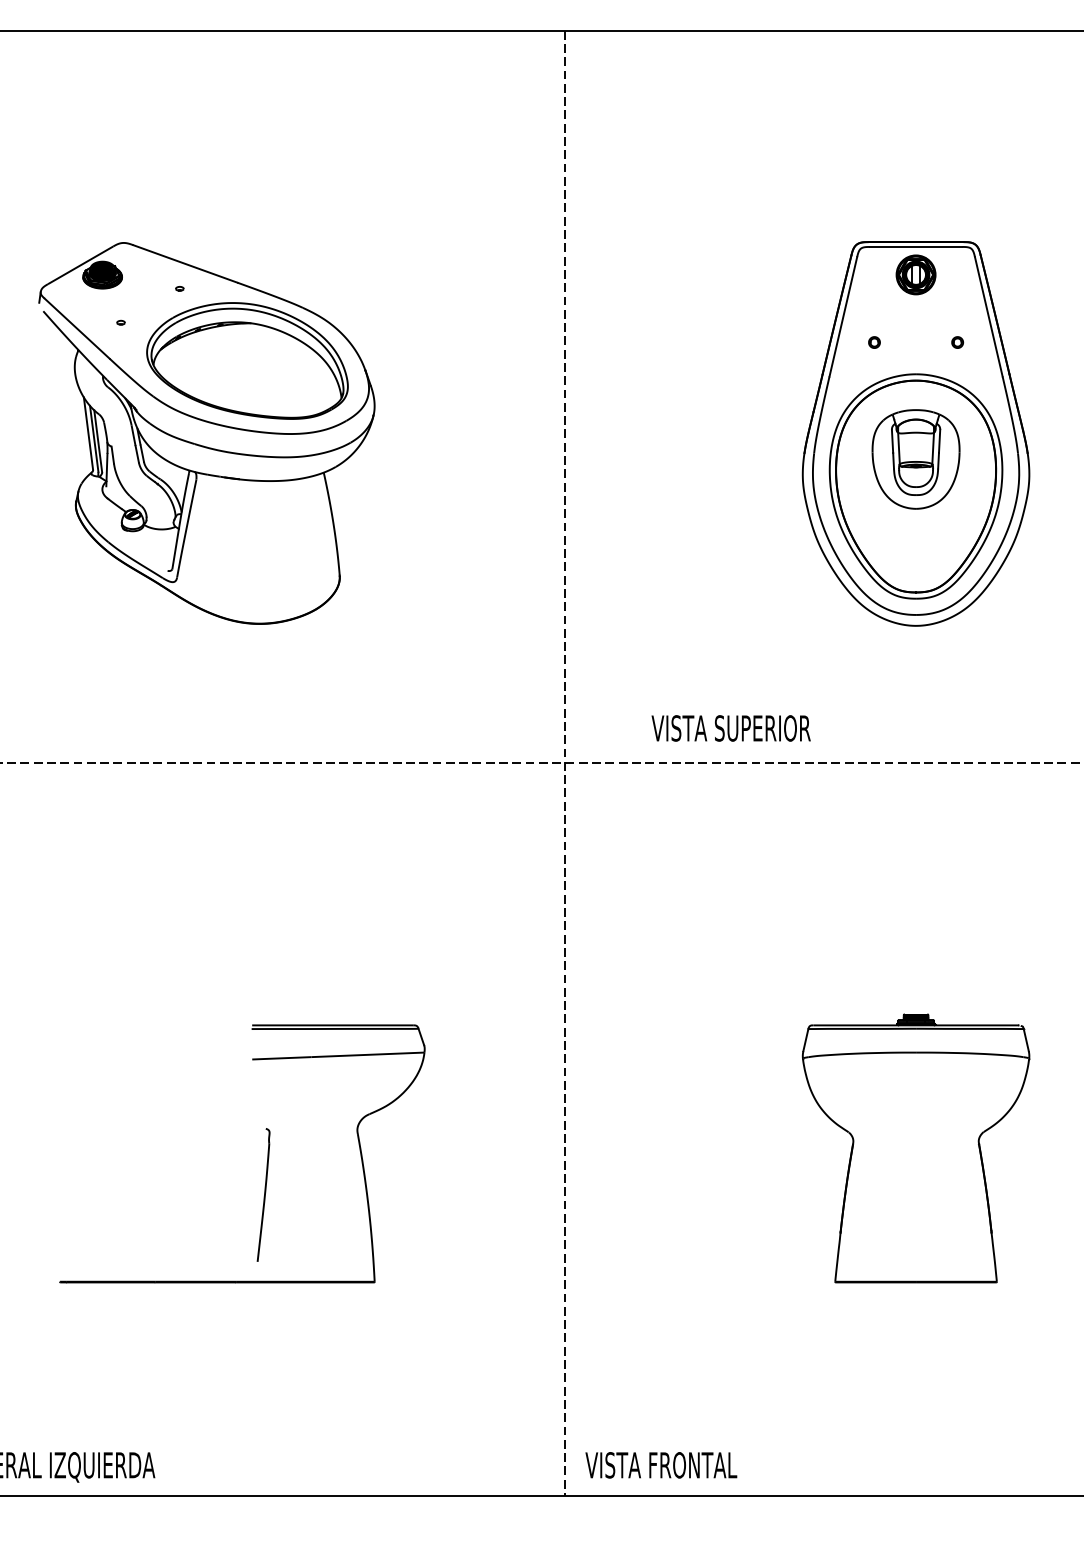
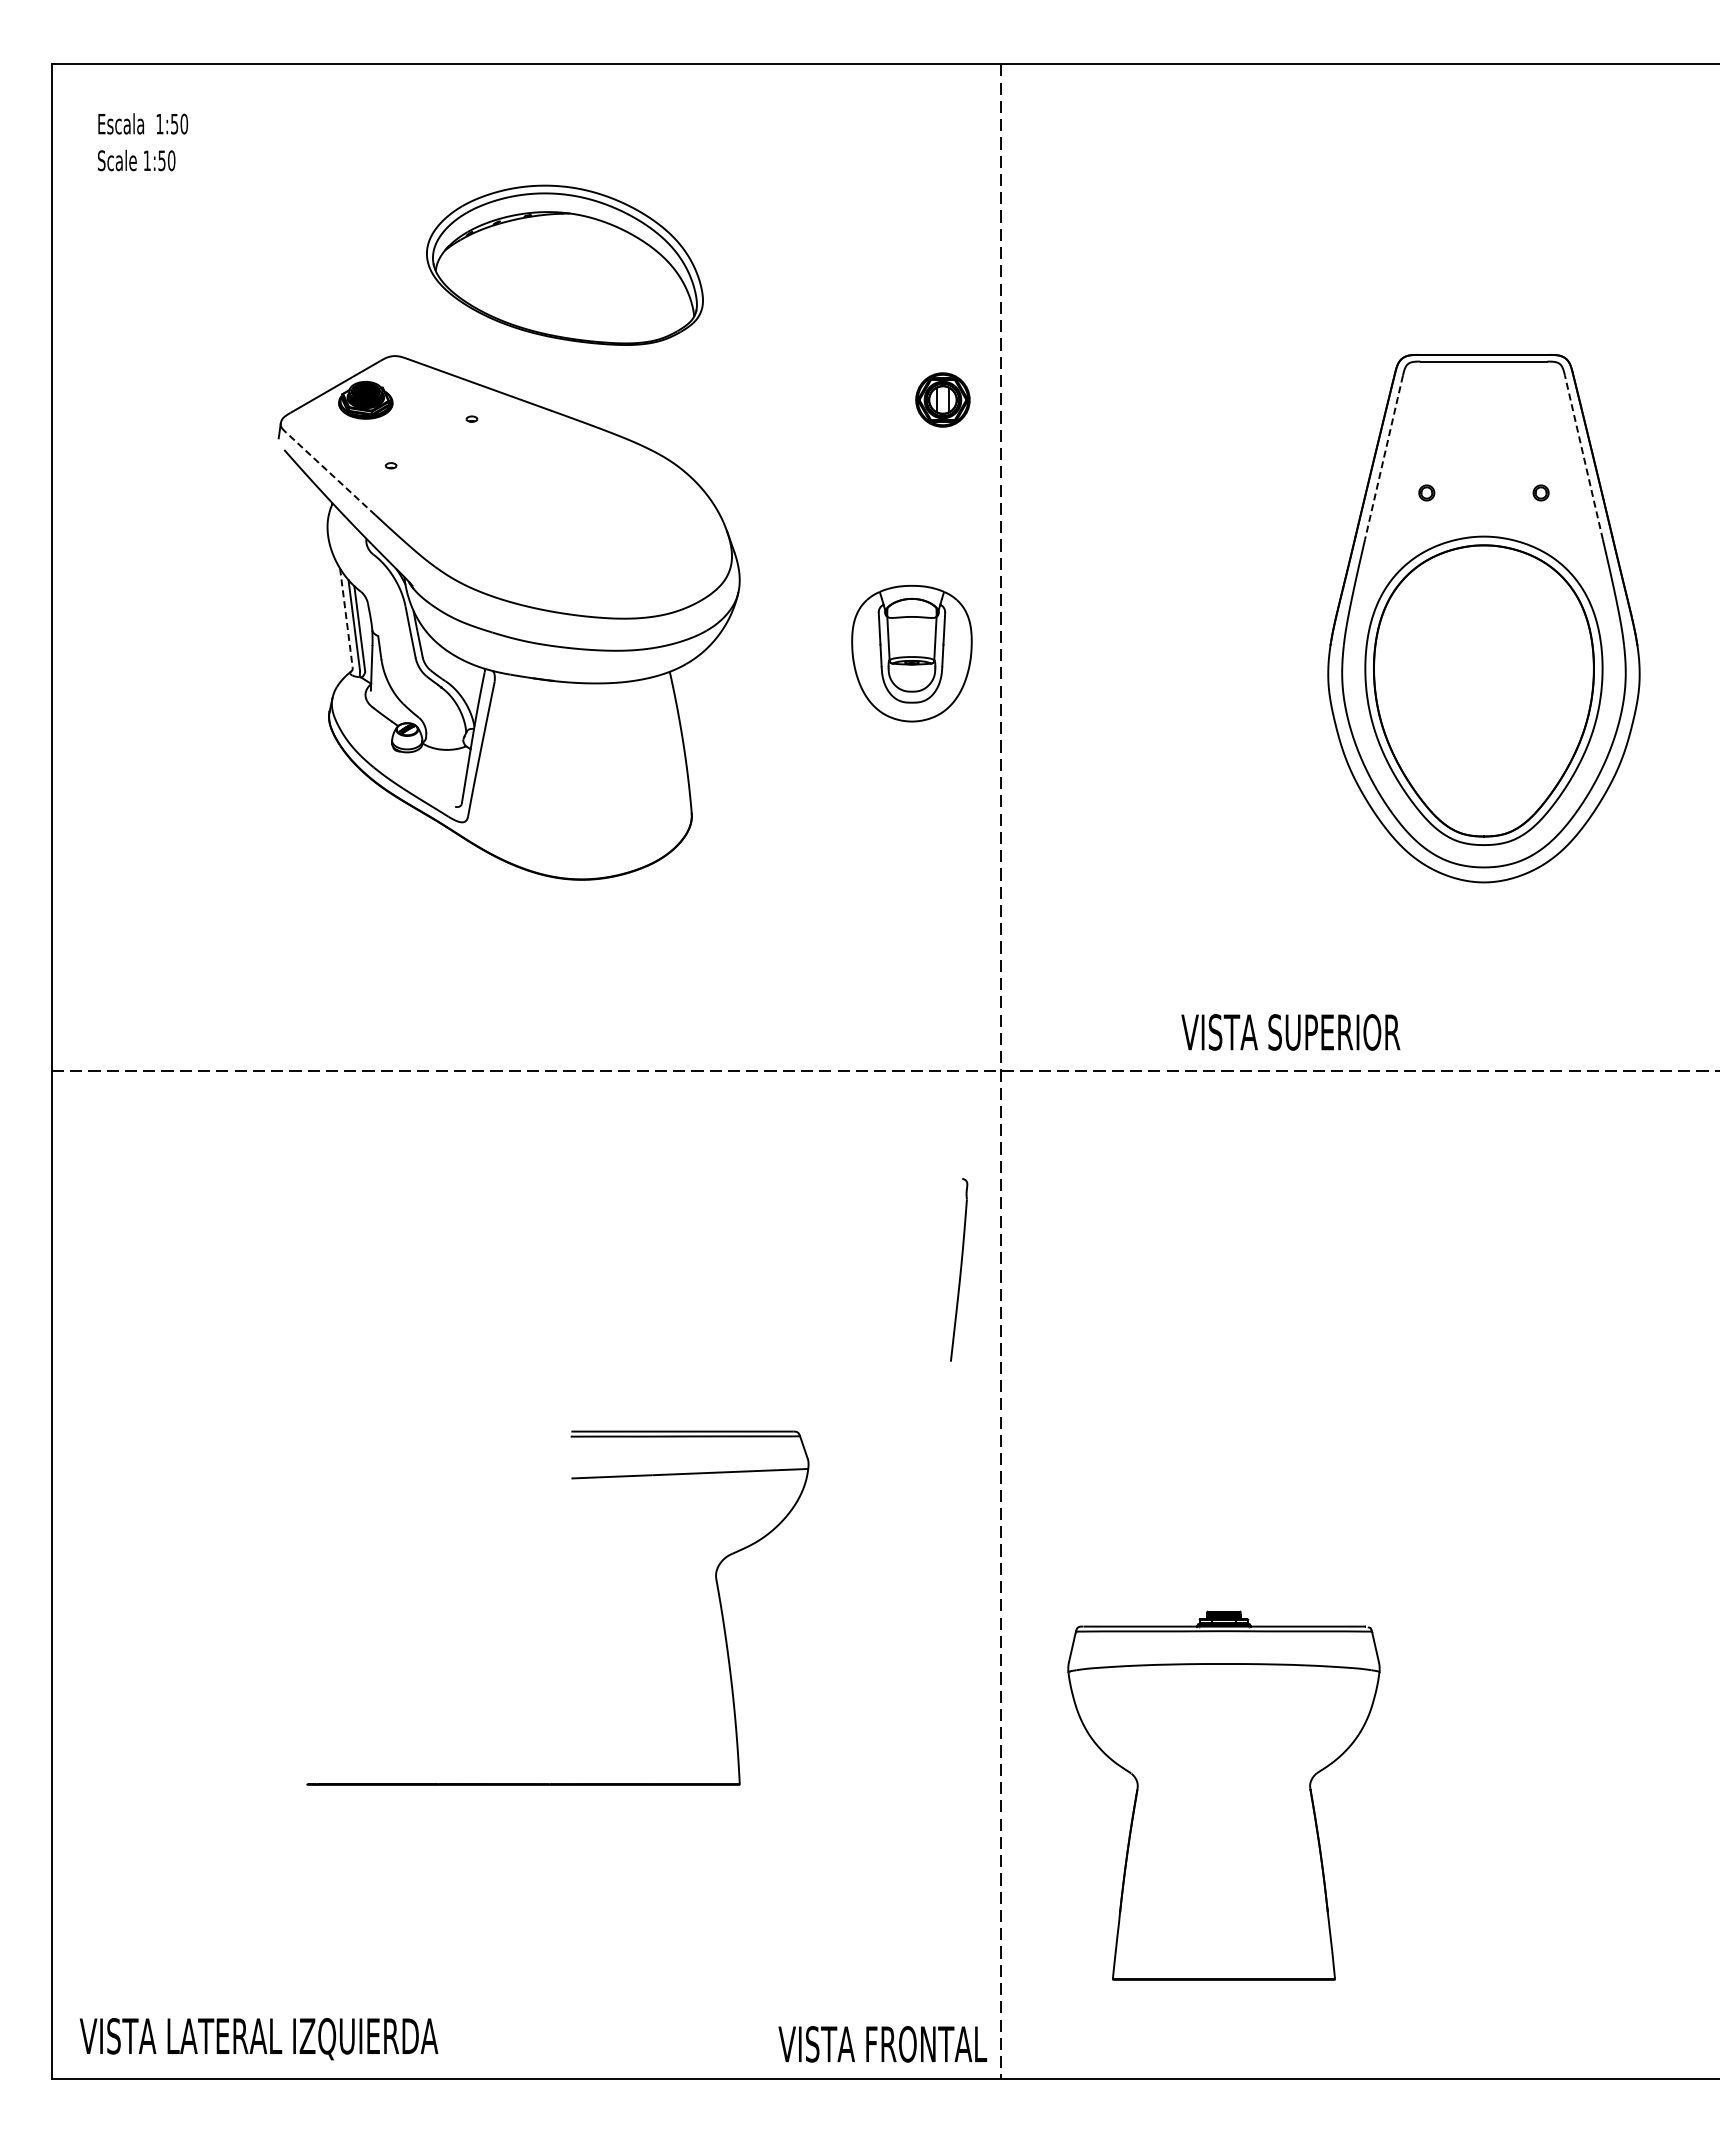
part: (915, 274) -> (942, 399), moved
line: (988, 316) -> (1583, 457), solid -> dashed
line: (842, 317) -> (1383, 458), solid -> dashed
line: (76, 328) -> (330, 473), solid -> dashed
part: (247, 360) -> (564, 264), moved
line: (88, 433) -> (346, 618), solid -> dashed
part: (915, 459) -> (911, 653), moved
text: (730, 728) -> (1290, 1032), moved
part: (915, 1148) -> (1223, 1795), moved
part: (263, 1194) -> (959, 1269), moved
text: (661, 1465) -> (882, 2044), moved

